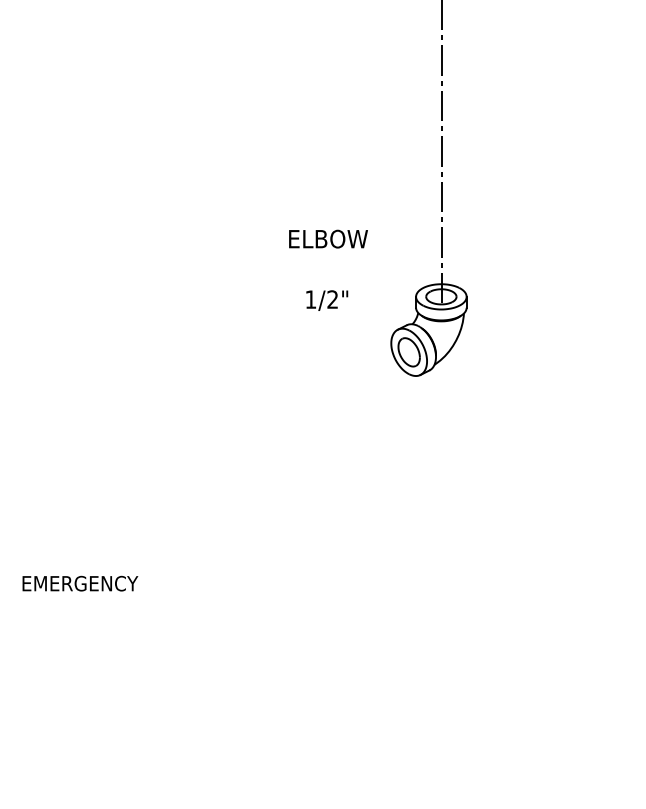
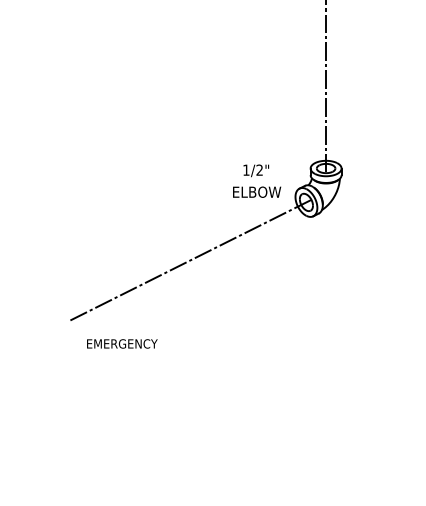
text: (329, 237) -> (257, 191), moved
line: (219, 445) -> (190, 259), added
text: (80, 582) -> (122, 343), moved

